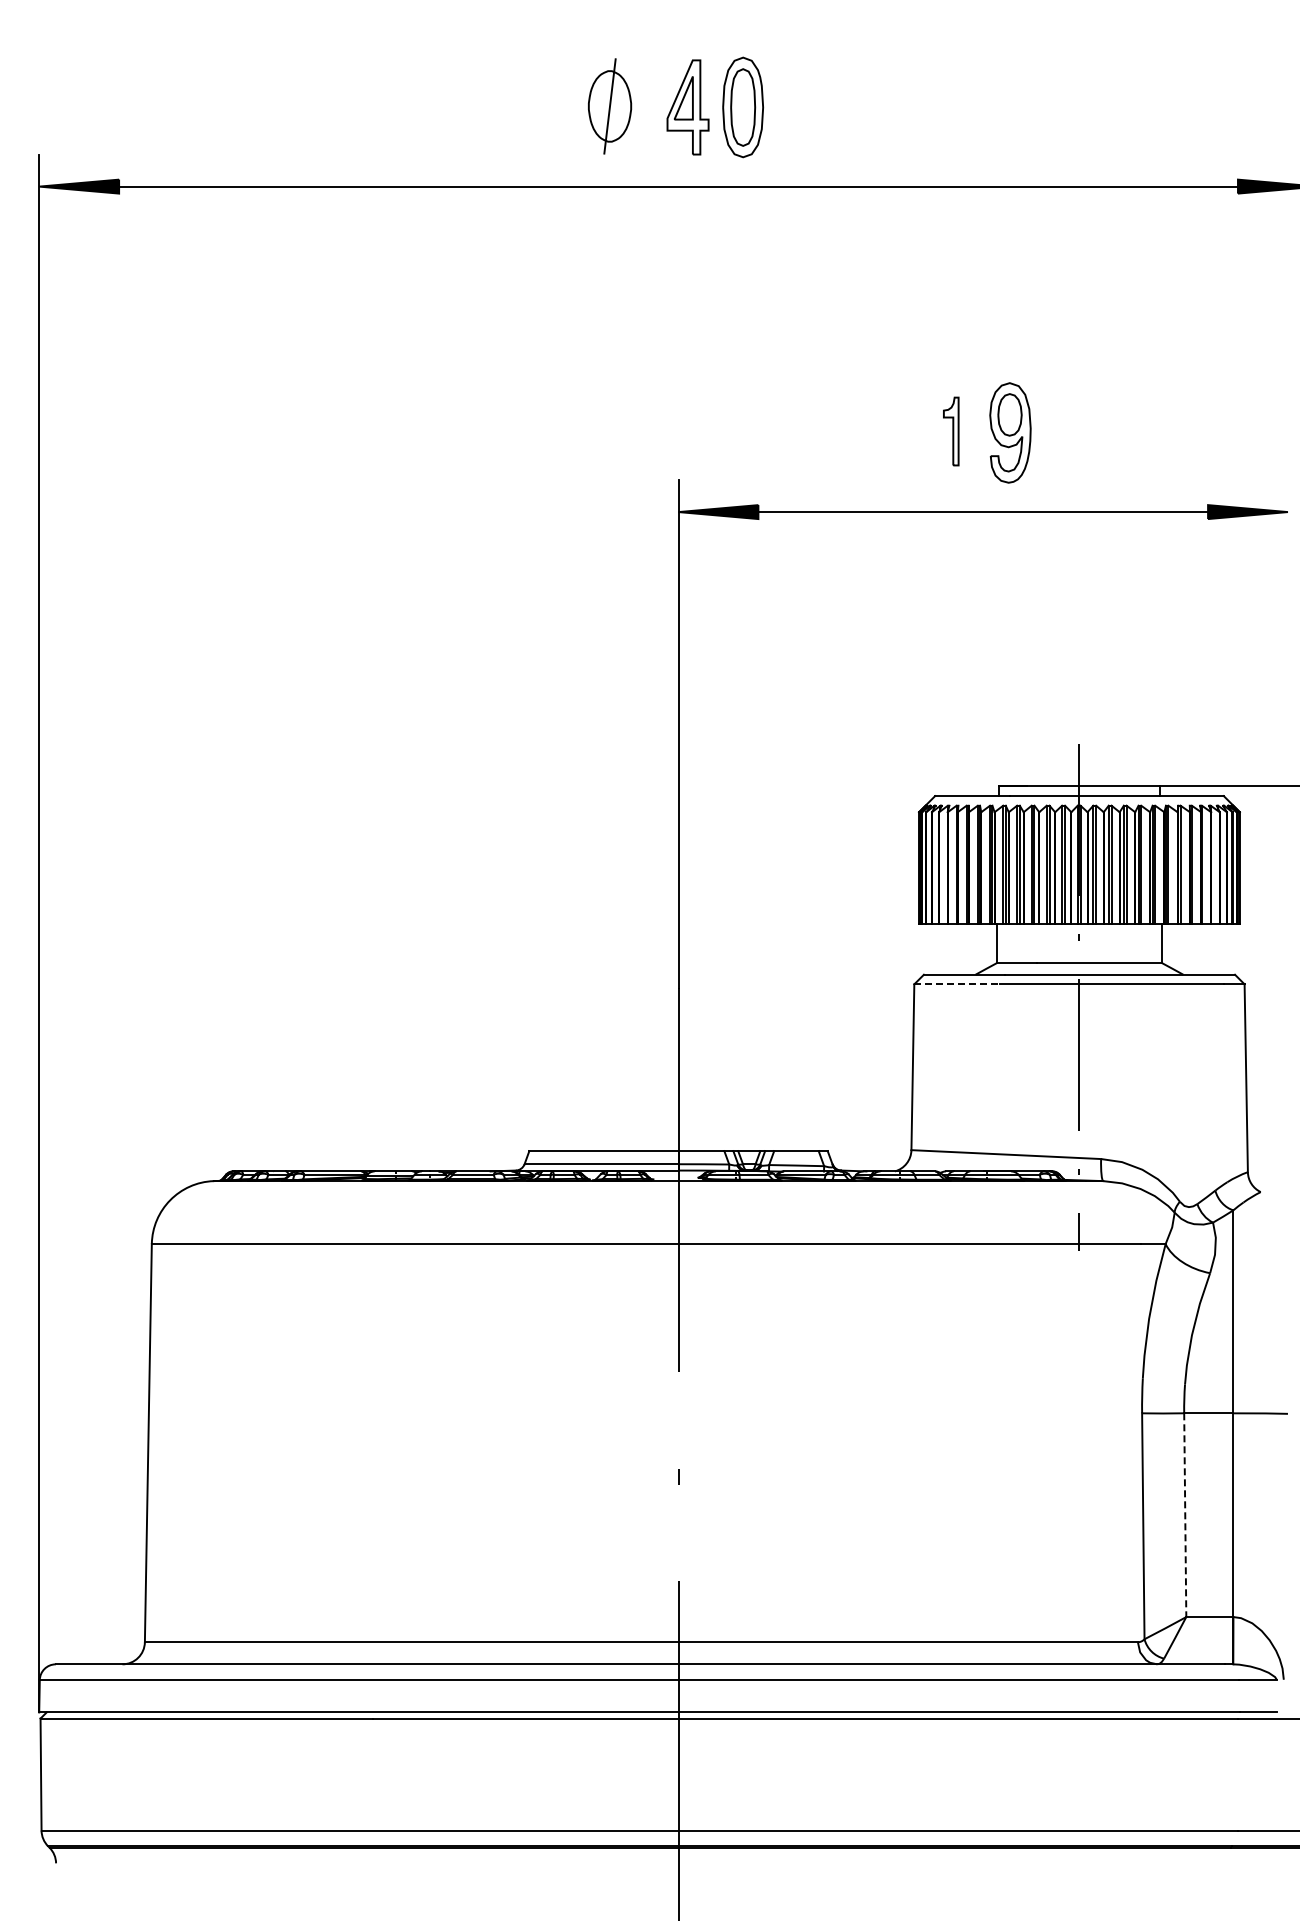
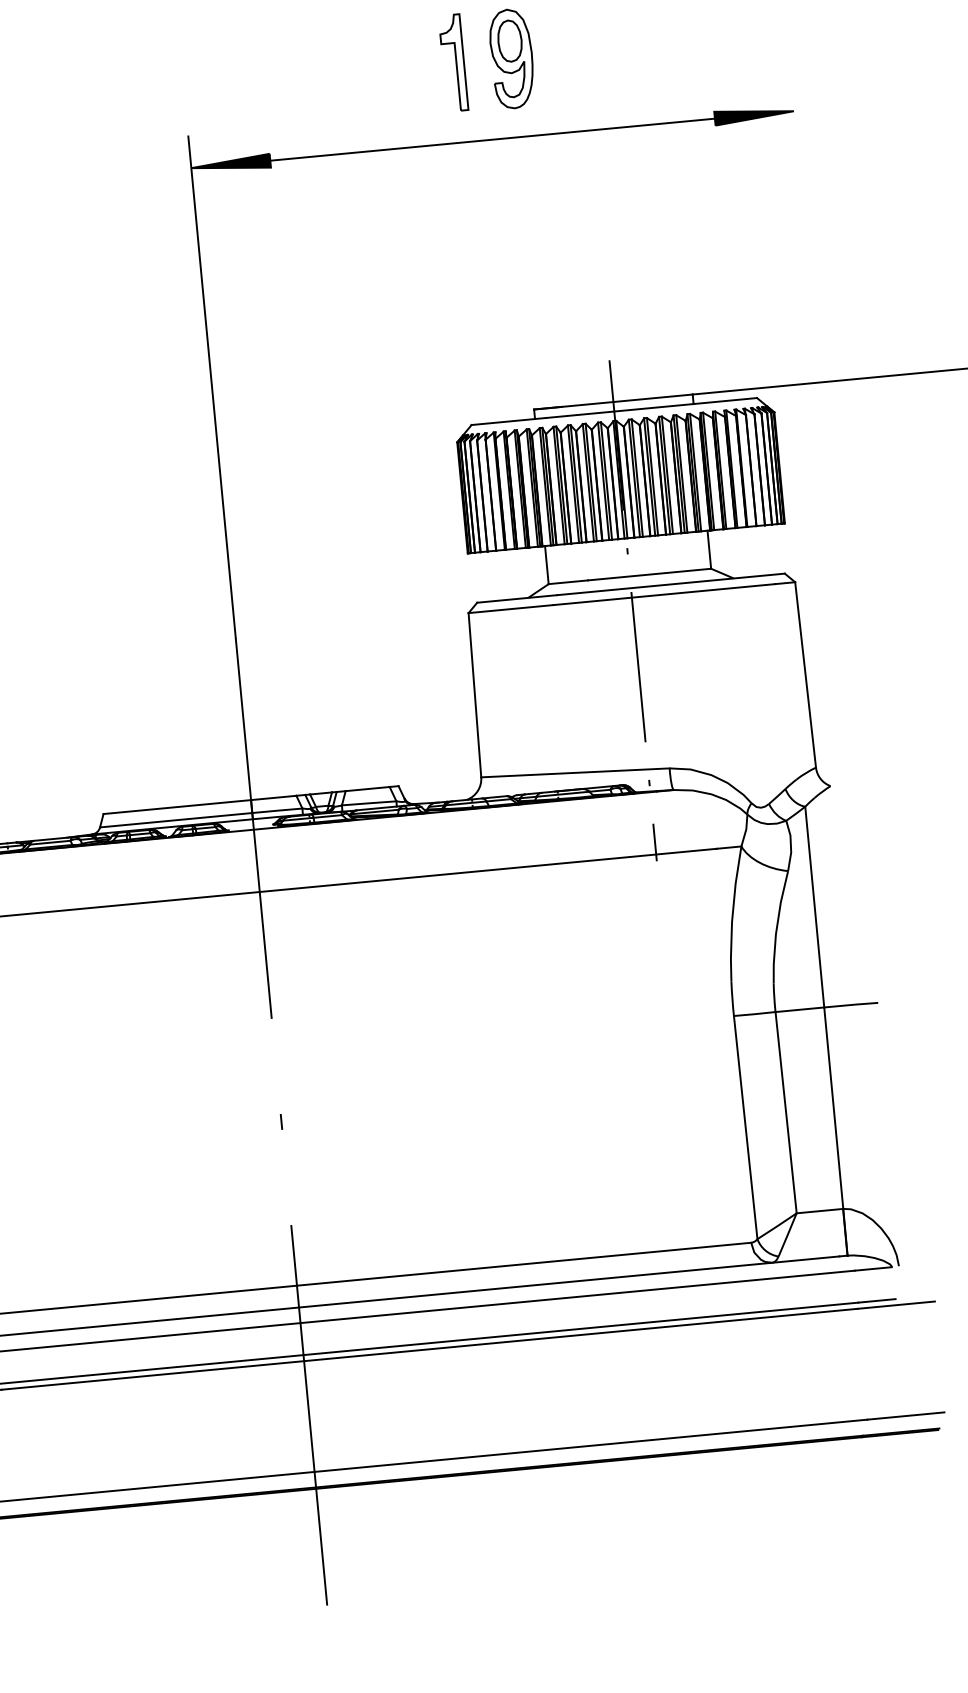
part: (950, 431) -> (452, 63), size x1.43
line: (957, 984) -> (511, 609), dashed -> solid
line: (1185, 1515) -> (786, 1112), dashed -> solid

